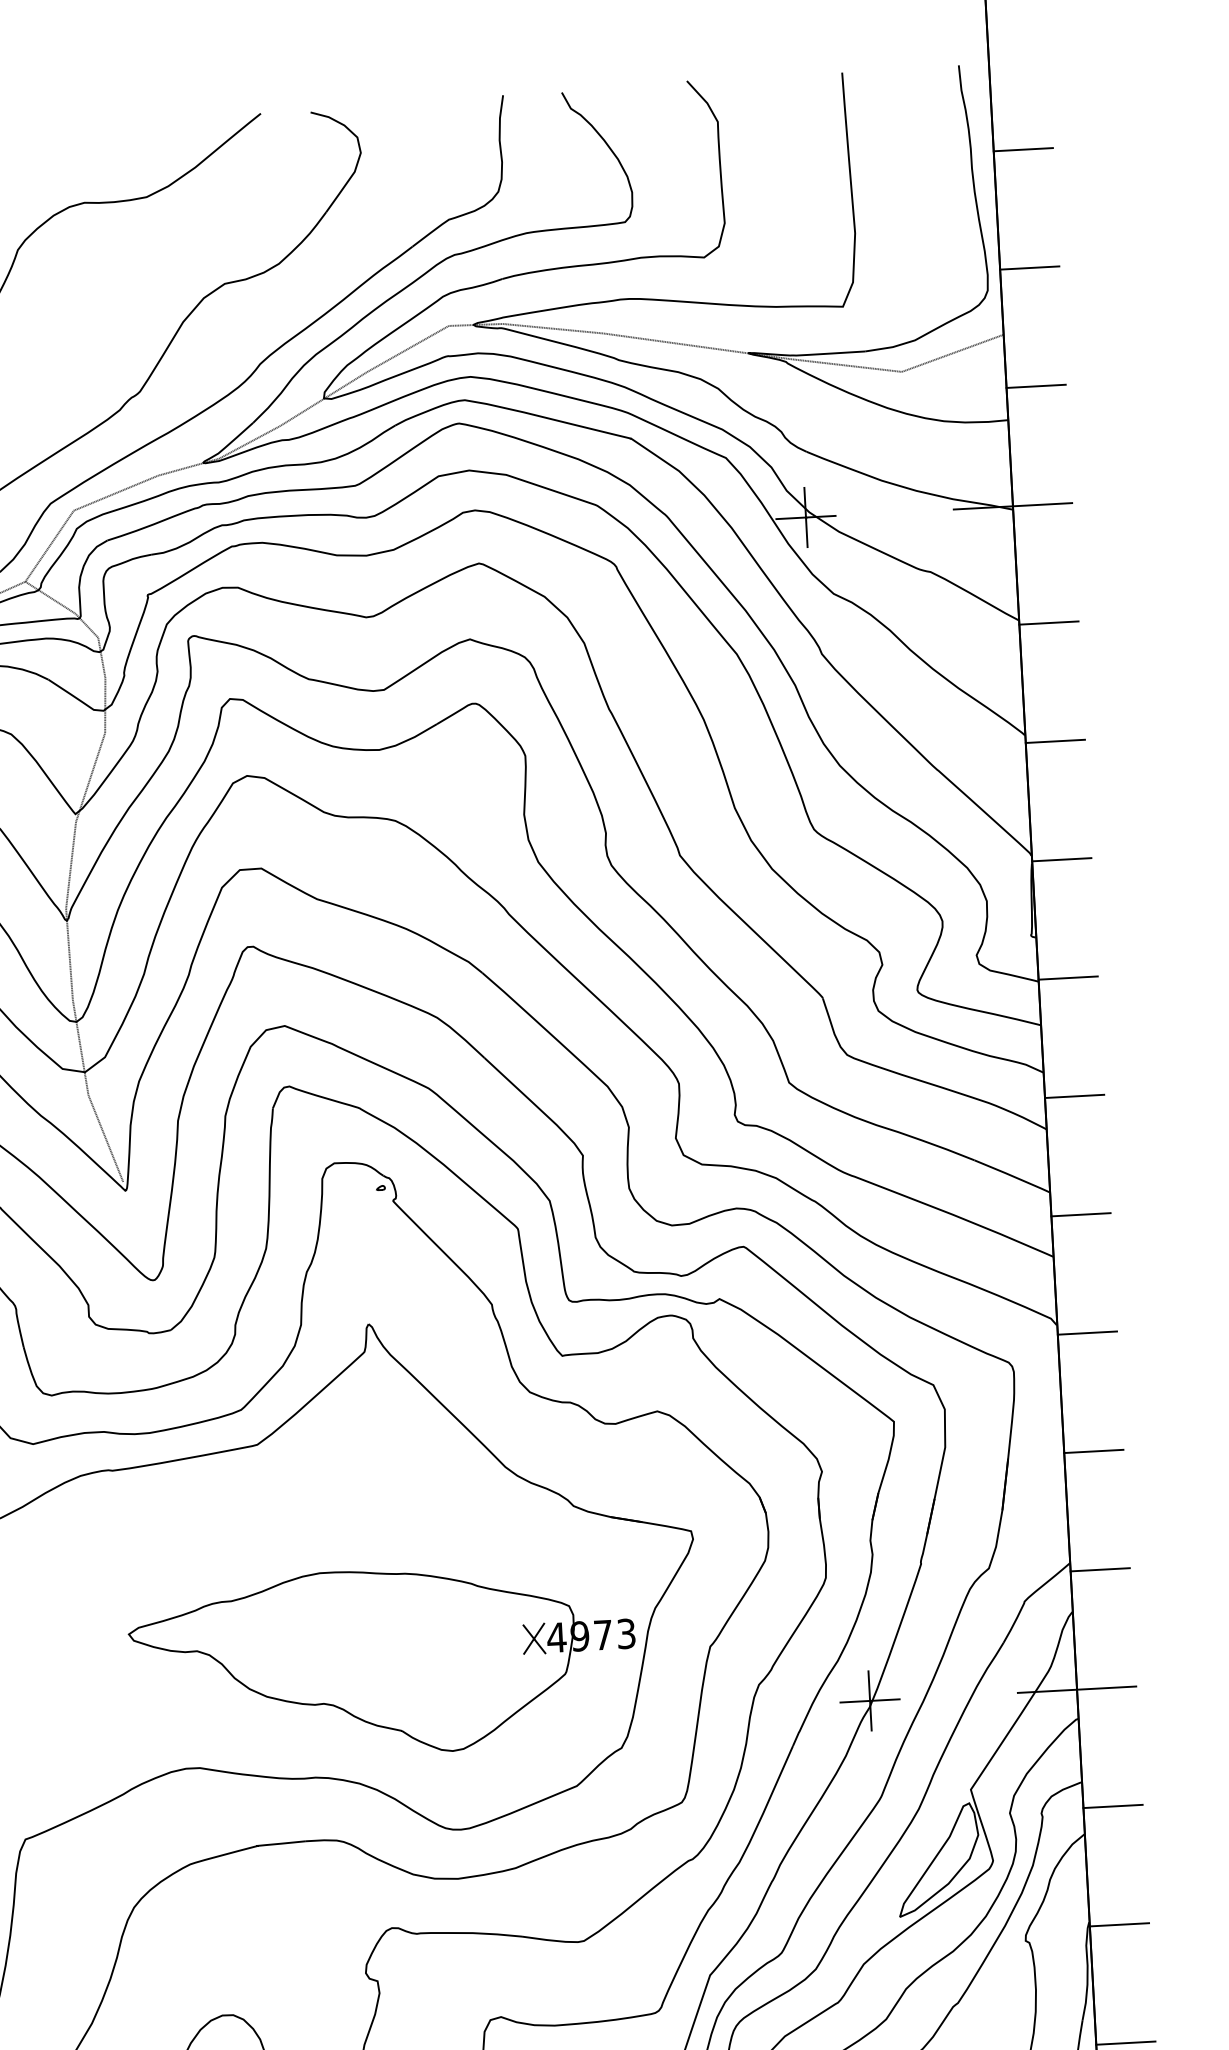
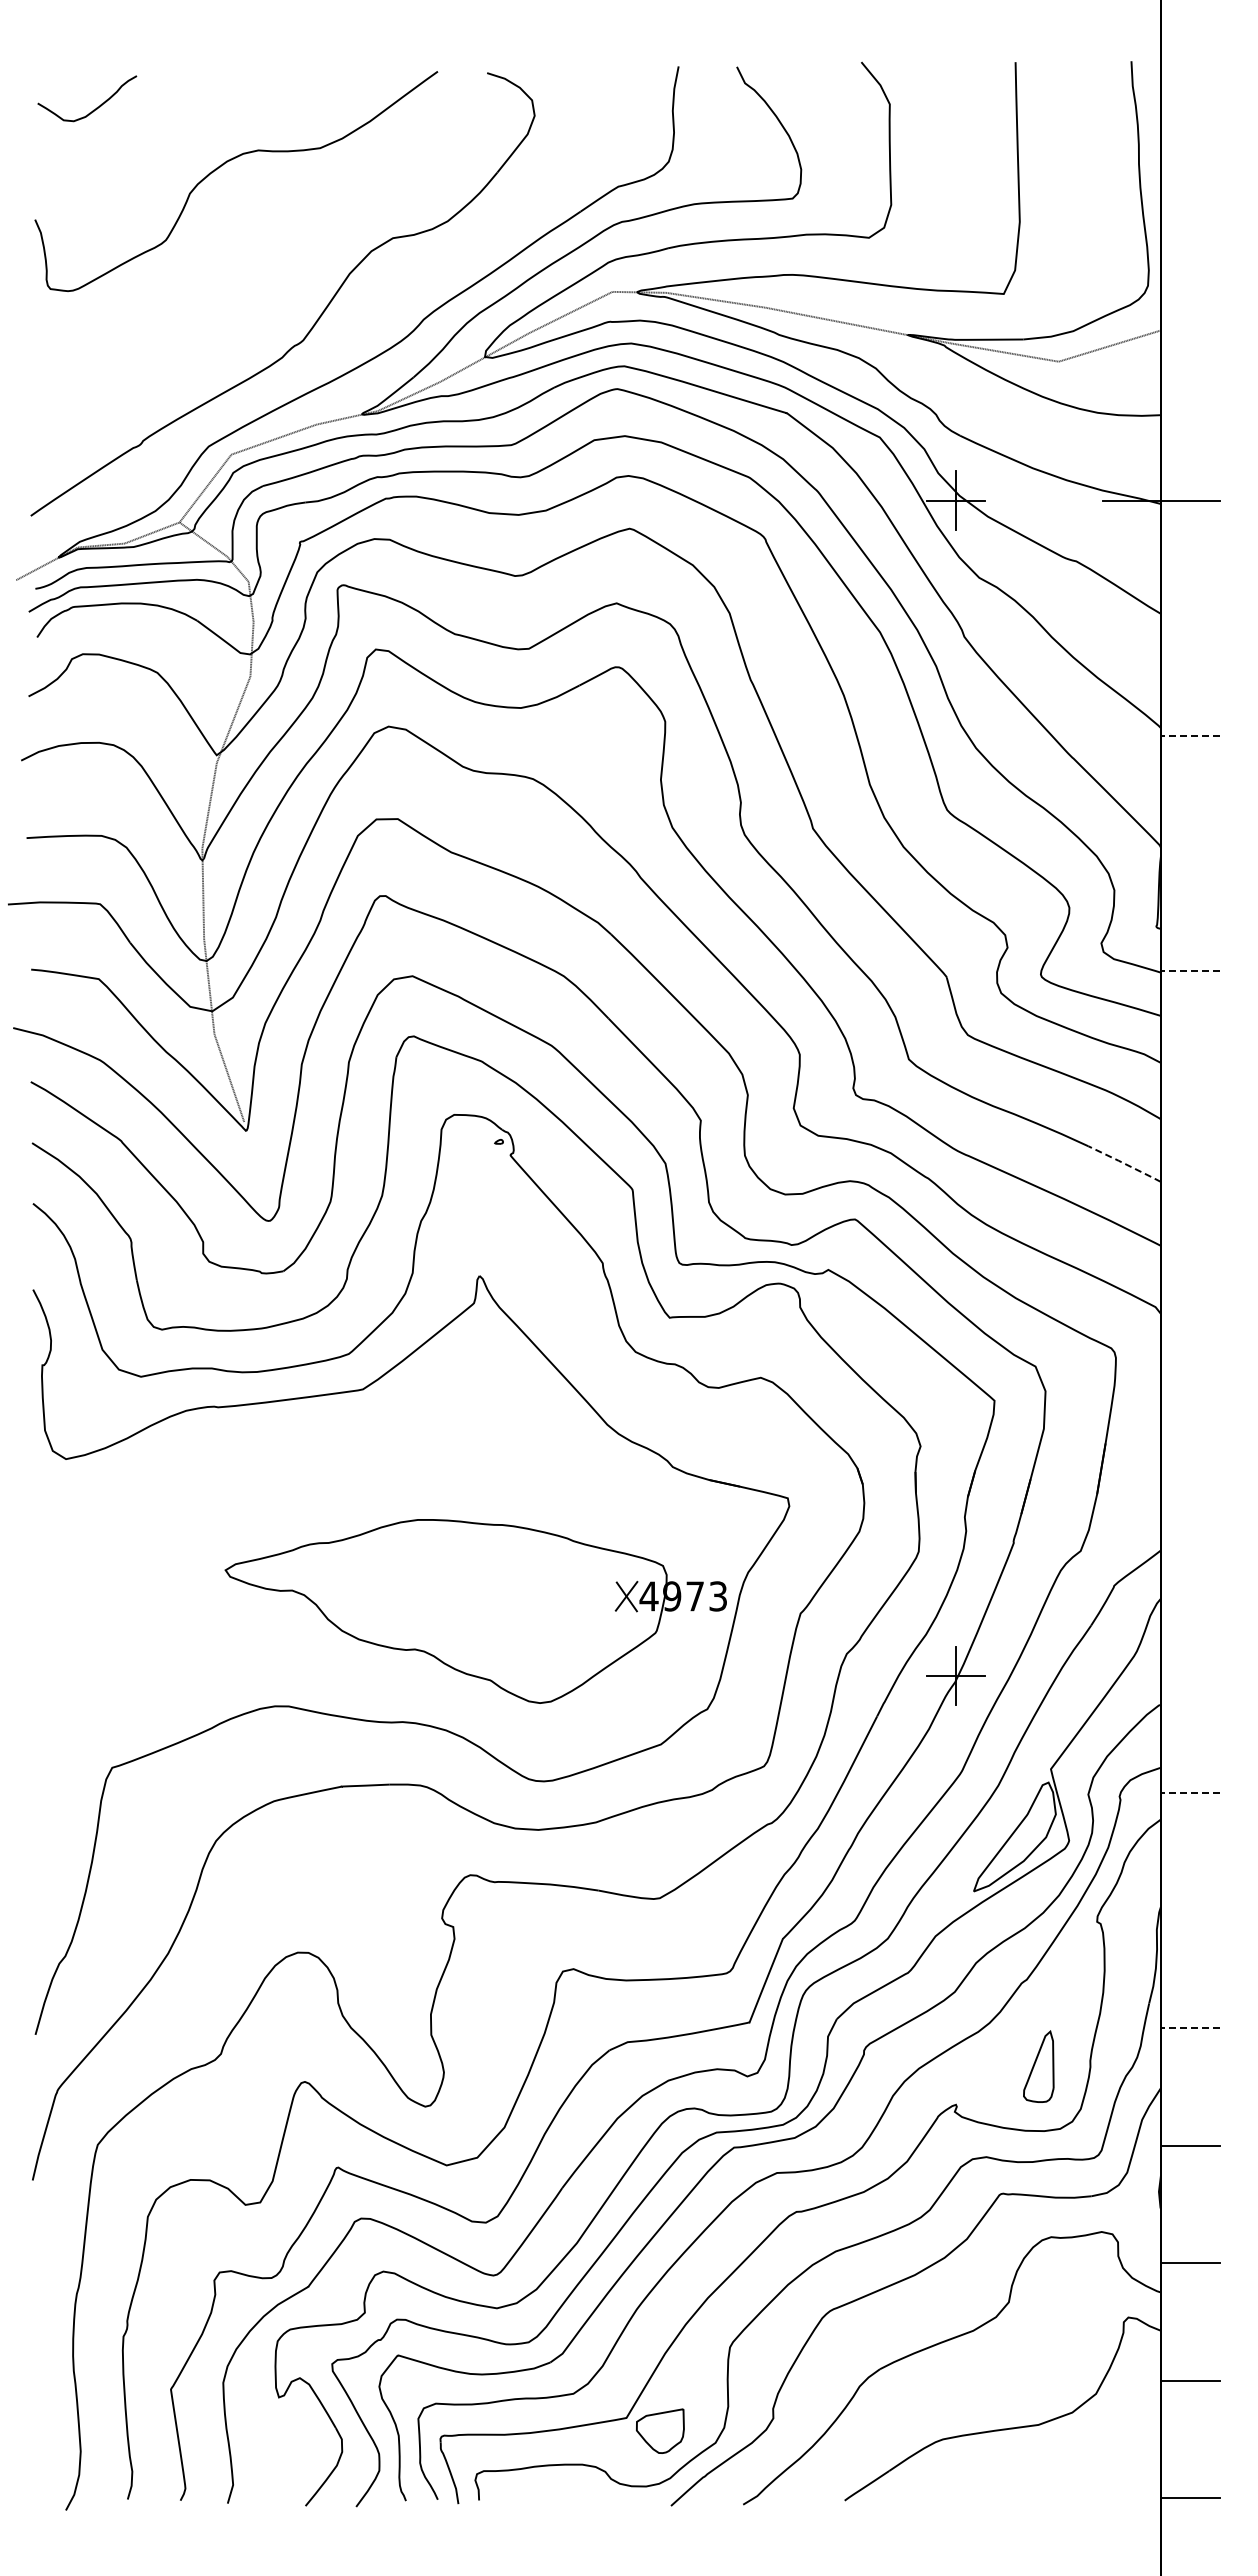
line: (1023, 150) -> (1190, 148), removed
line: (1029, 267) -> (1190, 265), removed
line: (1035, 386) -> (1190, 383), removed
line: (1048, 623) -> (1190, 618), removed
line: (1055, 741) -> (1190, 735), solid -> dashed
line: (1061, 859) -> (1190, 853), removed
line: (1067, 977) -> (1190, 970), solid -> dashed
line: (1074, 1096) -> (1190, 1088), removed
line: (1011, 1175) -> (1124, 1163), solid -> dashed
line: (1080, 1214) -> (1190, 1205), removed
line: (1087, 1333) -> (1190, 1323), removed
line: (1093, 1451) -> (1190, 1440), removed
line: (1099, 1569) -> (1190, 1558), removed
line: (1077, 1689) -> (1161, 1675), removed
line: (1112, 1806) -> (1190, 1793), solid -> dashed
line: (1119, 1924) -> (1190, 1910), removed
line: (1125, 2043) -> (1190, 2028), solid -> dashed

